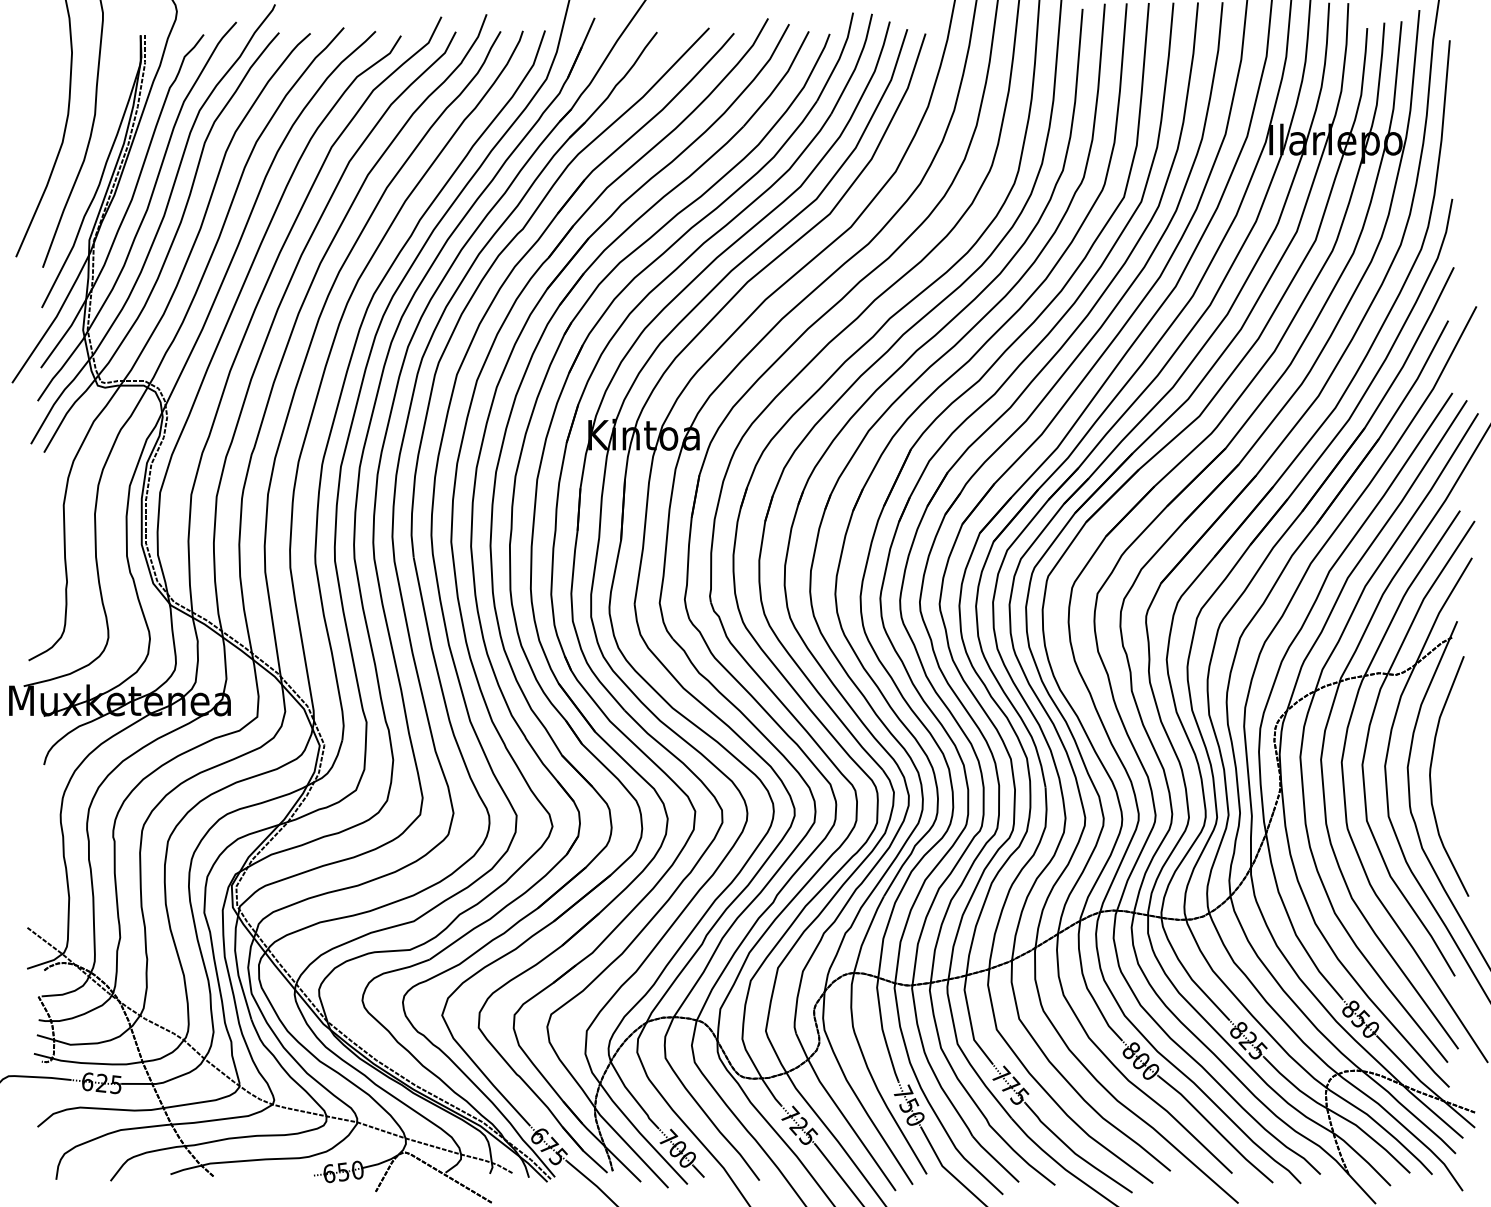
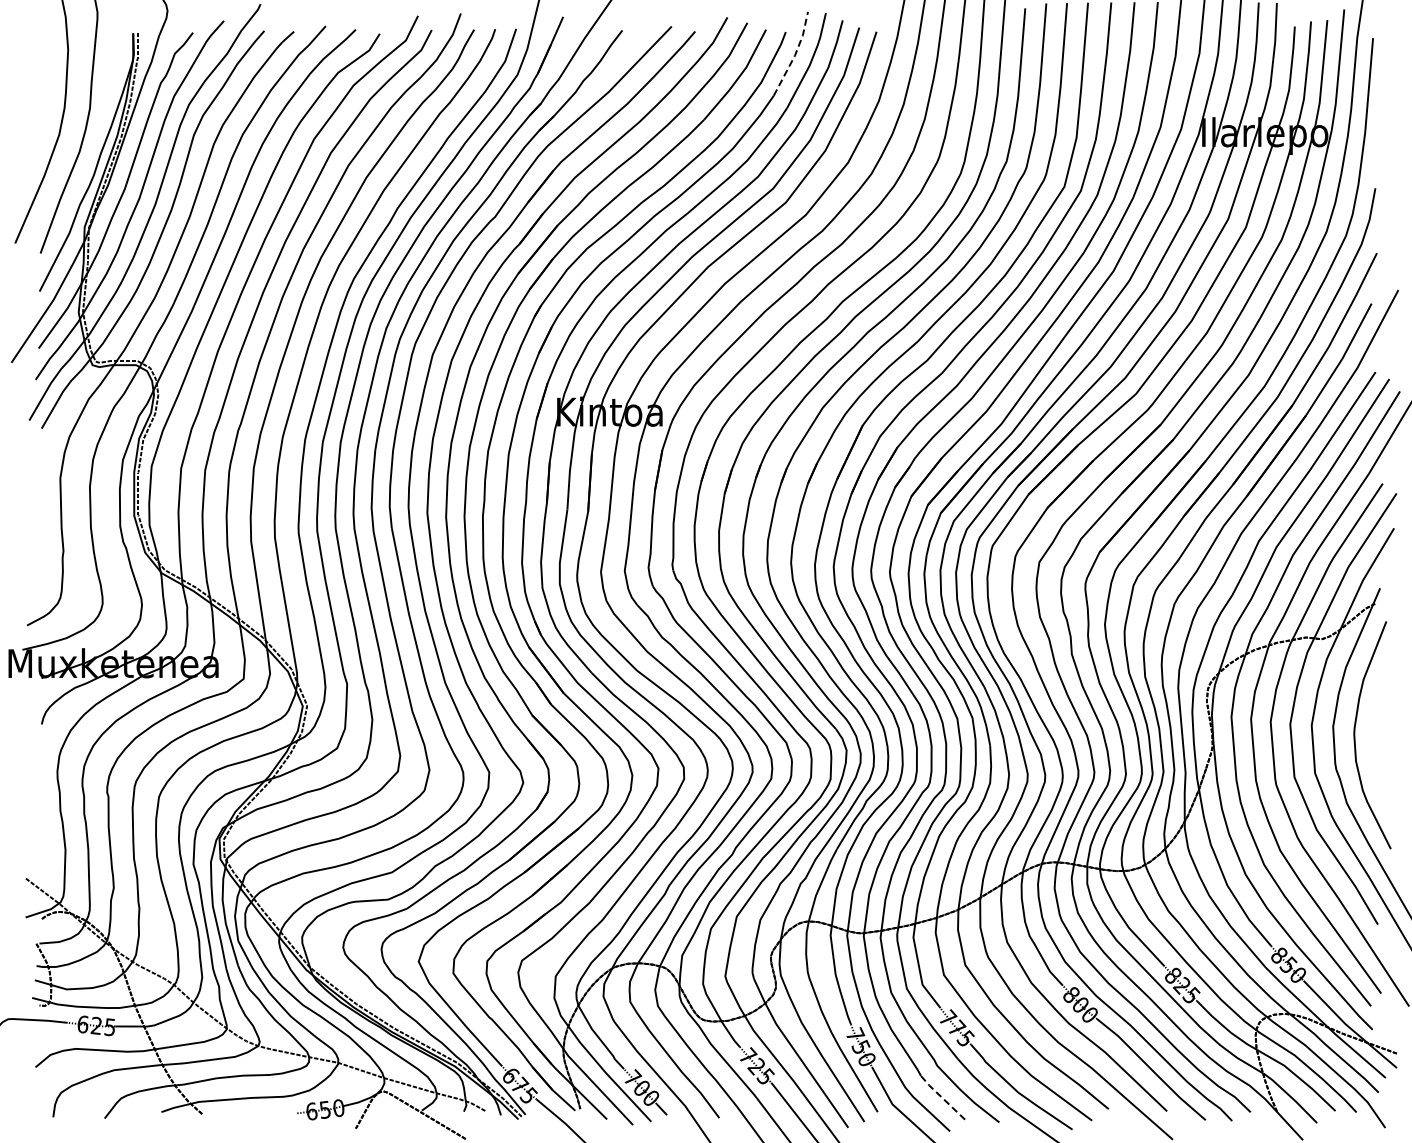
line: (840, 57) -> (795, 54), solid -> dashed
line: (995, 1158) -> (942, 1097), solid -> dashed

